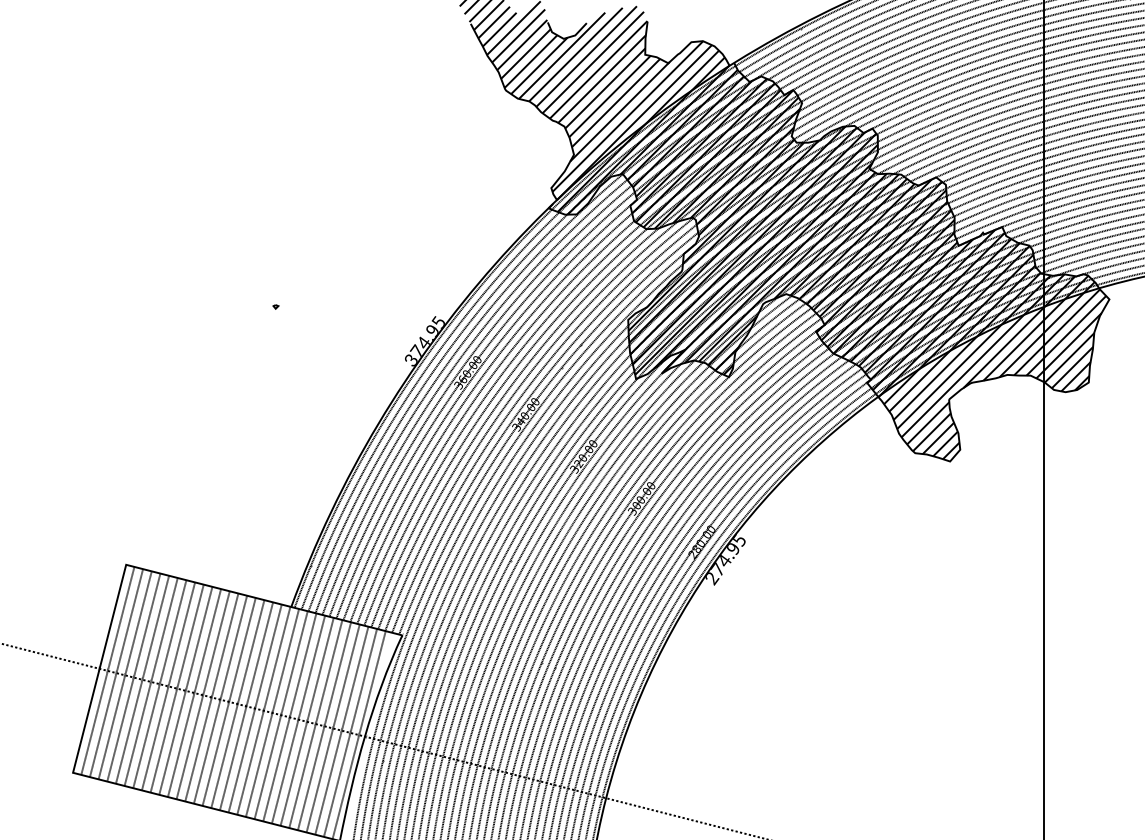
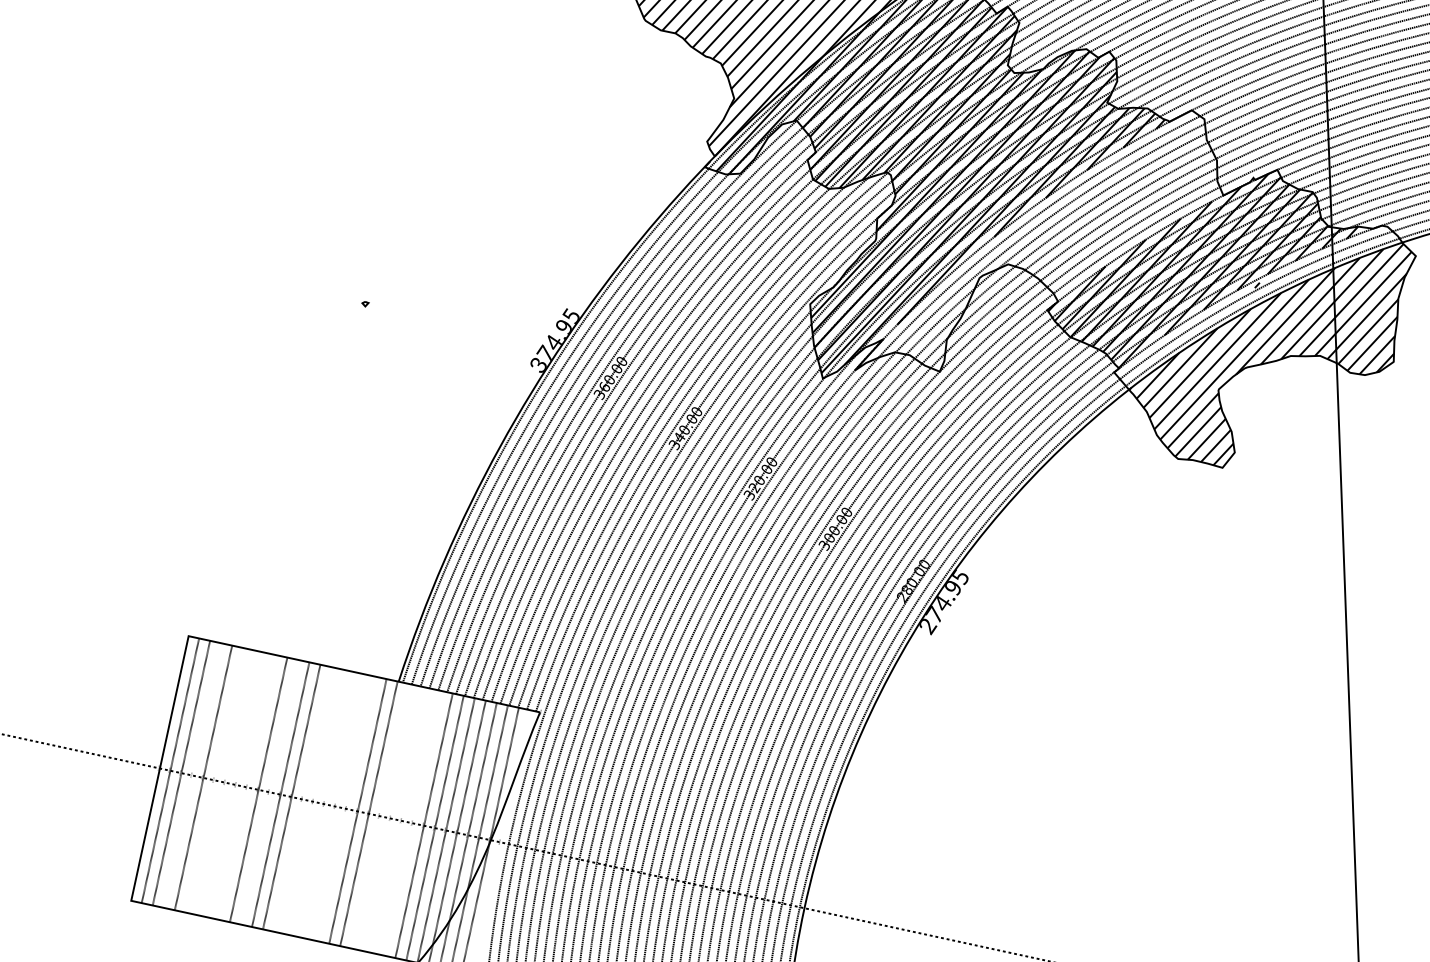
hatch: (811, 276) -> (1039, 241), removed
hatch: (980, 335) -> (1255, 307), removed
line: (124, 675) -> (191, 775), removed
line: (142, 679) -> (214, 779), removed
line: (150, 681) -> (224, 782), removed
line: (159, 684) -> (236, 785), removed
line: (168, 686) -> (247, 787), removed
line: (185, 690) -> (269, 791), removed
line: (211, 697) -> (302, 799), removed
line: (220, 699) -> (313, 801), removed
line: (228, 701) -> (323, 803), removed
line: (237, 704) -> (335, 807), removed
line: (246, 706) -> (346, 809), removed
line: (272, 712) -> (379, 815), removed
line: (280, 715) -> (390, 818), removed
line: (289, 717) -> (401, 821), removed
line: (298, 719) -> (413, 823), removed

